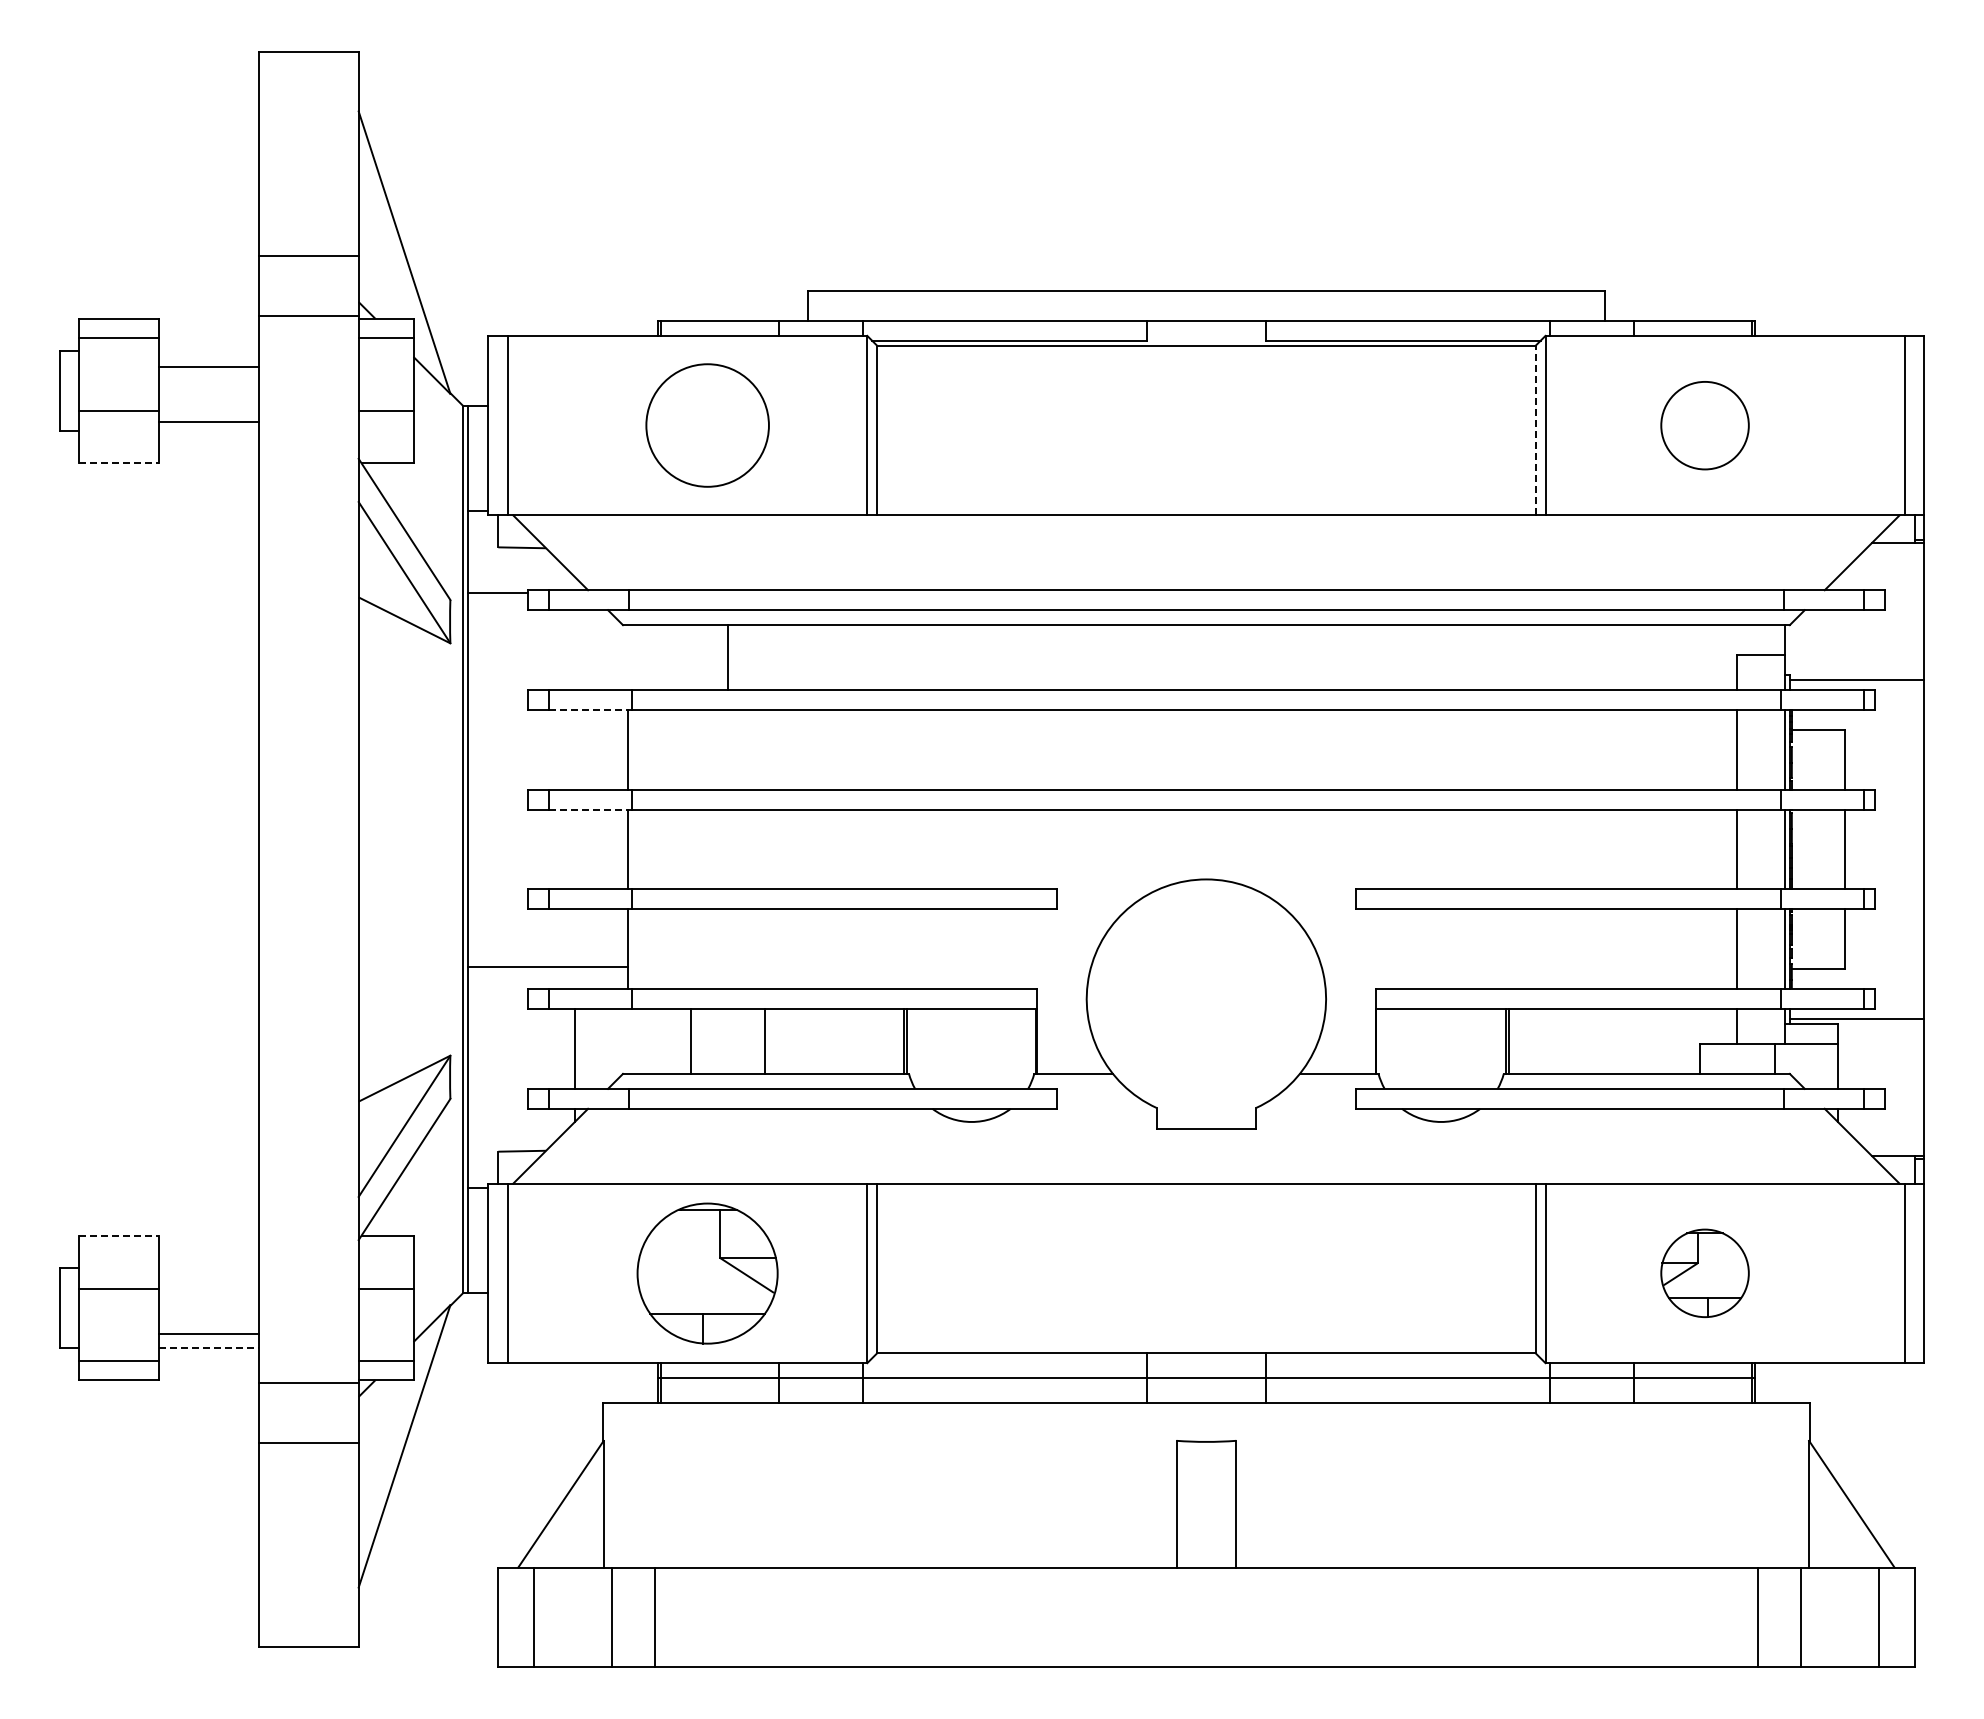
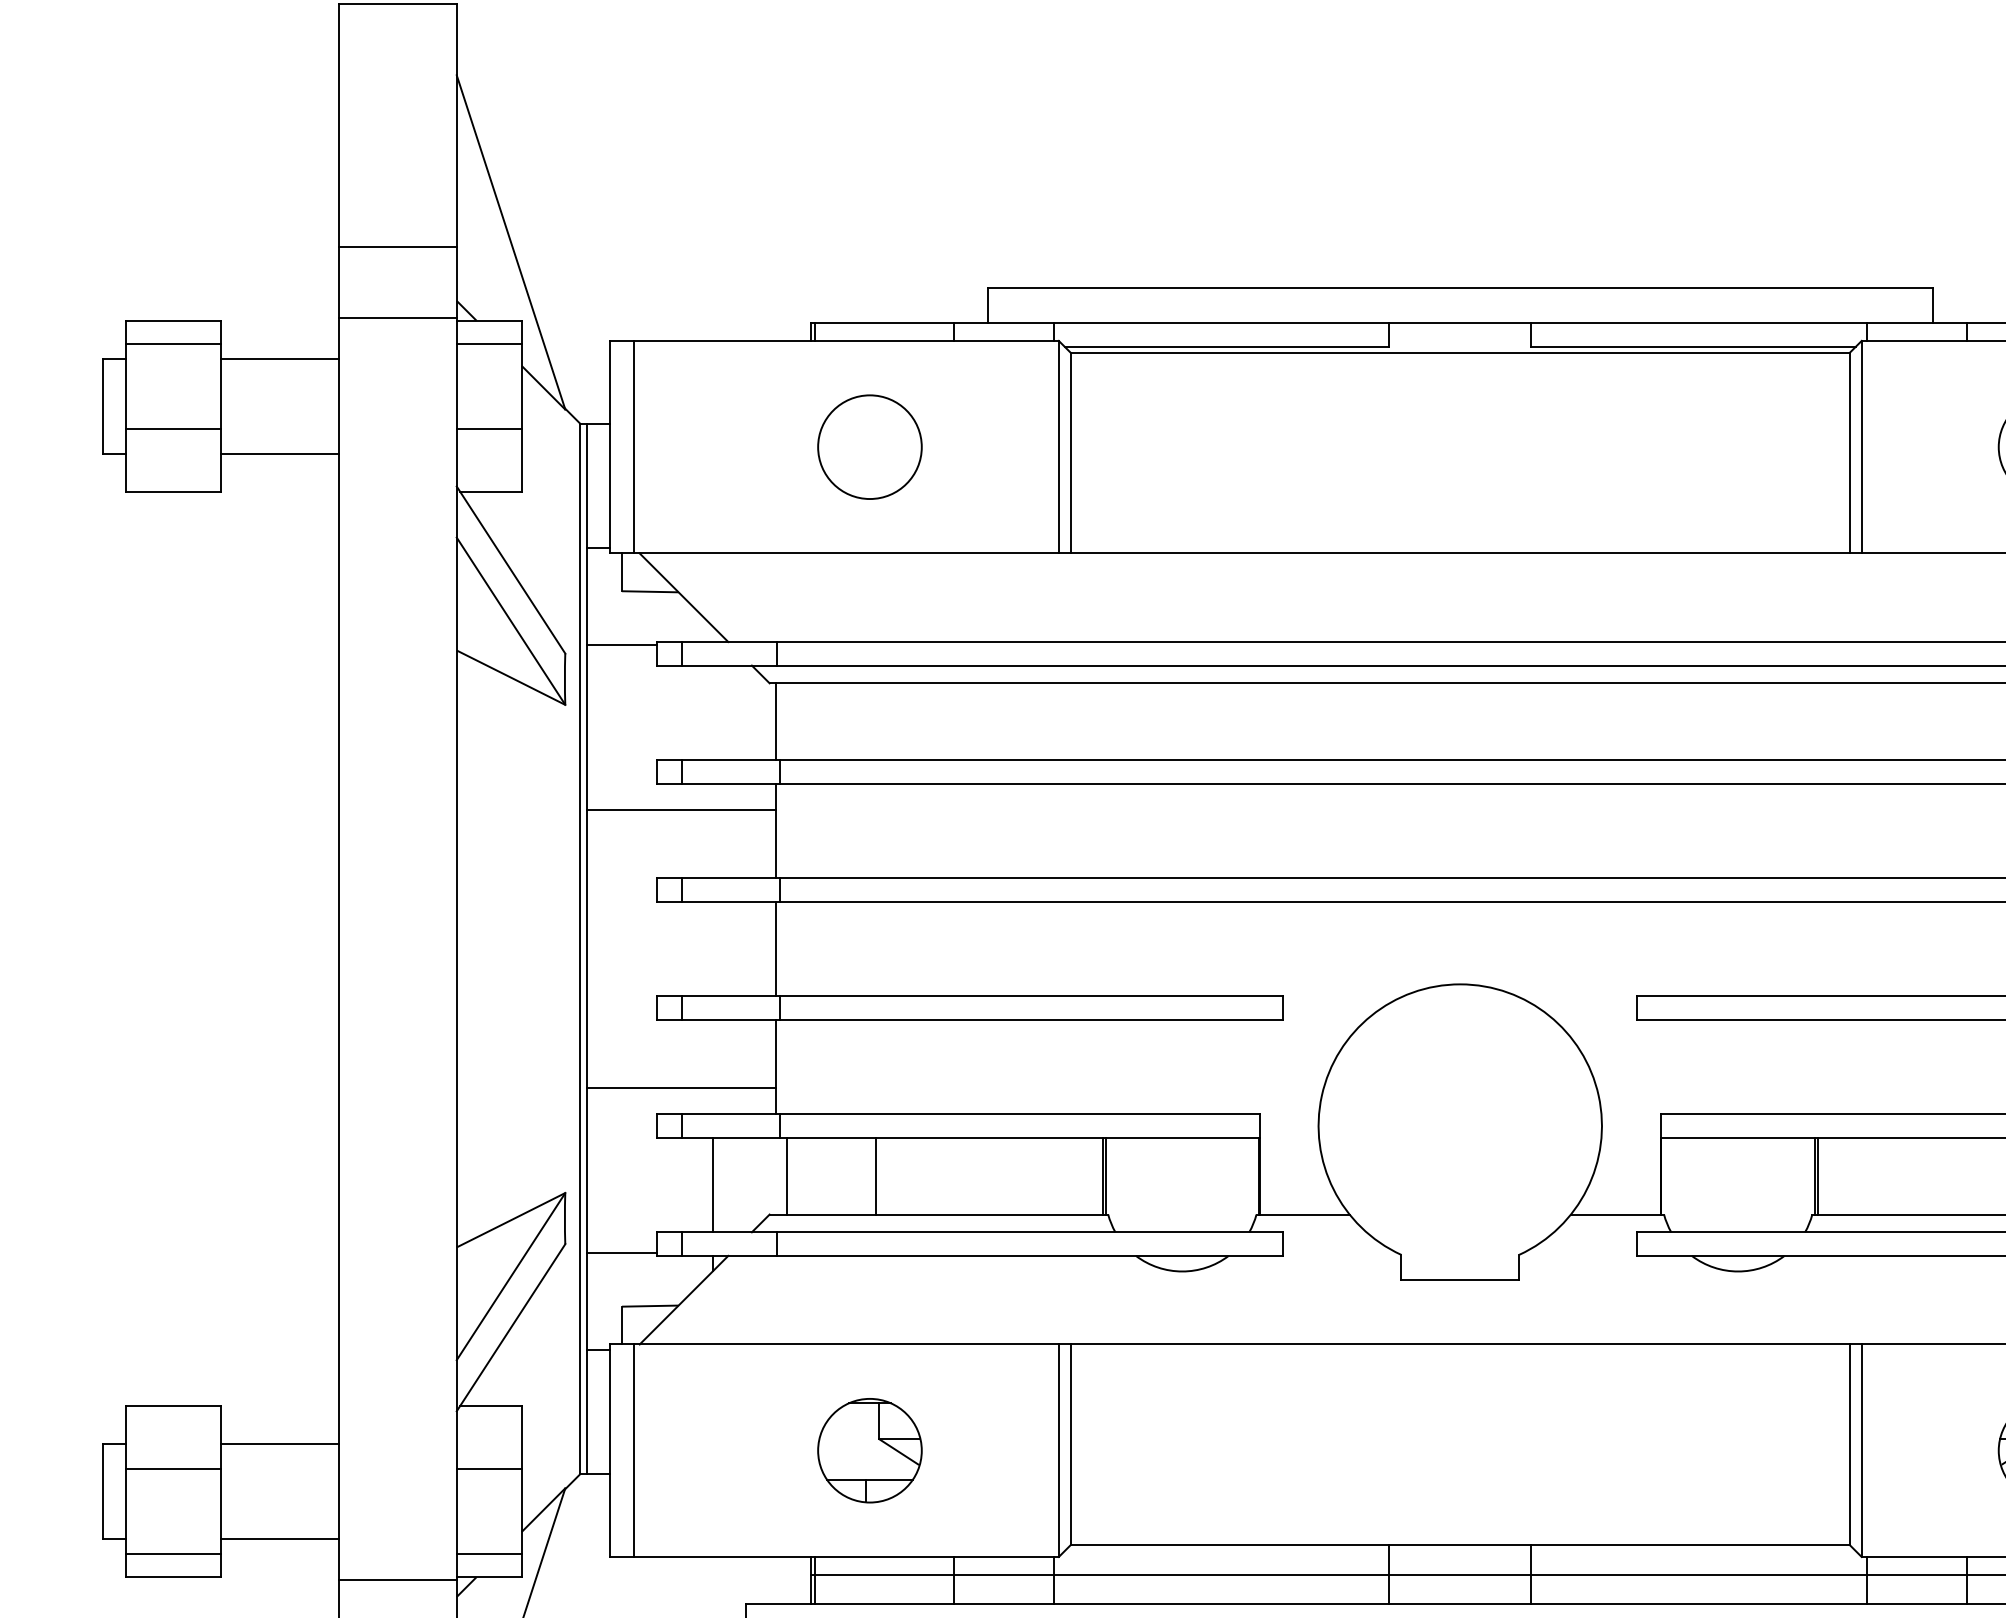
line: (208, 367) -> (278, 454), moved
line: (208, 422) -> (278, 359), moved
circle: (707, 425) -> (869, 446), size x0.71
line: (1535, 430) -> (1849, 452), dashed -> solid
line: (119, 463) -> (173, 491), dashed -> solid
line: (727, 657) -> (774, 721), moved
line: (590, 709) -> (731, 783), dashed -> solid
line: (547, 732) -> (680, 810), added
line: (590, 809) -> (731, 901), dashed -> solid
line: (691, 1041) -> (786, 1176), moved
line: (765, 1041) -> (876, 1176), moved
line: (498, 1106) -> (622, 1253), added
line: (119, 1235) -> (173, 1405), dashed -> solid
part: (707, 1272) -> (869, 1449), size x0.62
line: (208, 1333) -> (278, 1443), moved
line: (209, 1347) -> (280, 1538), dashed -> solid

